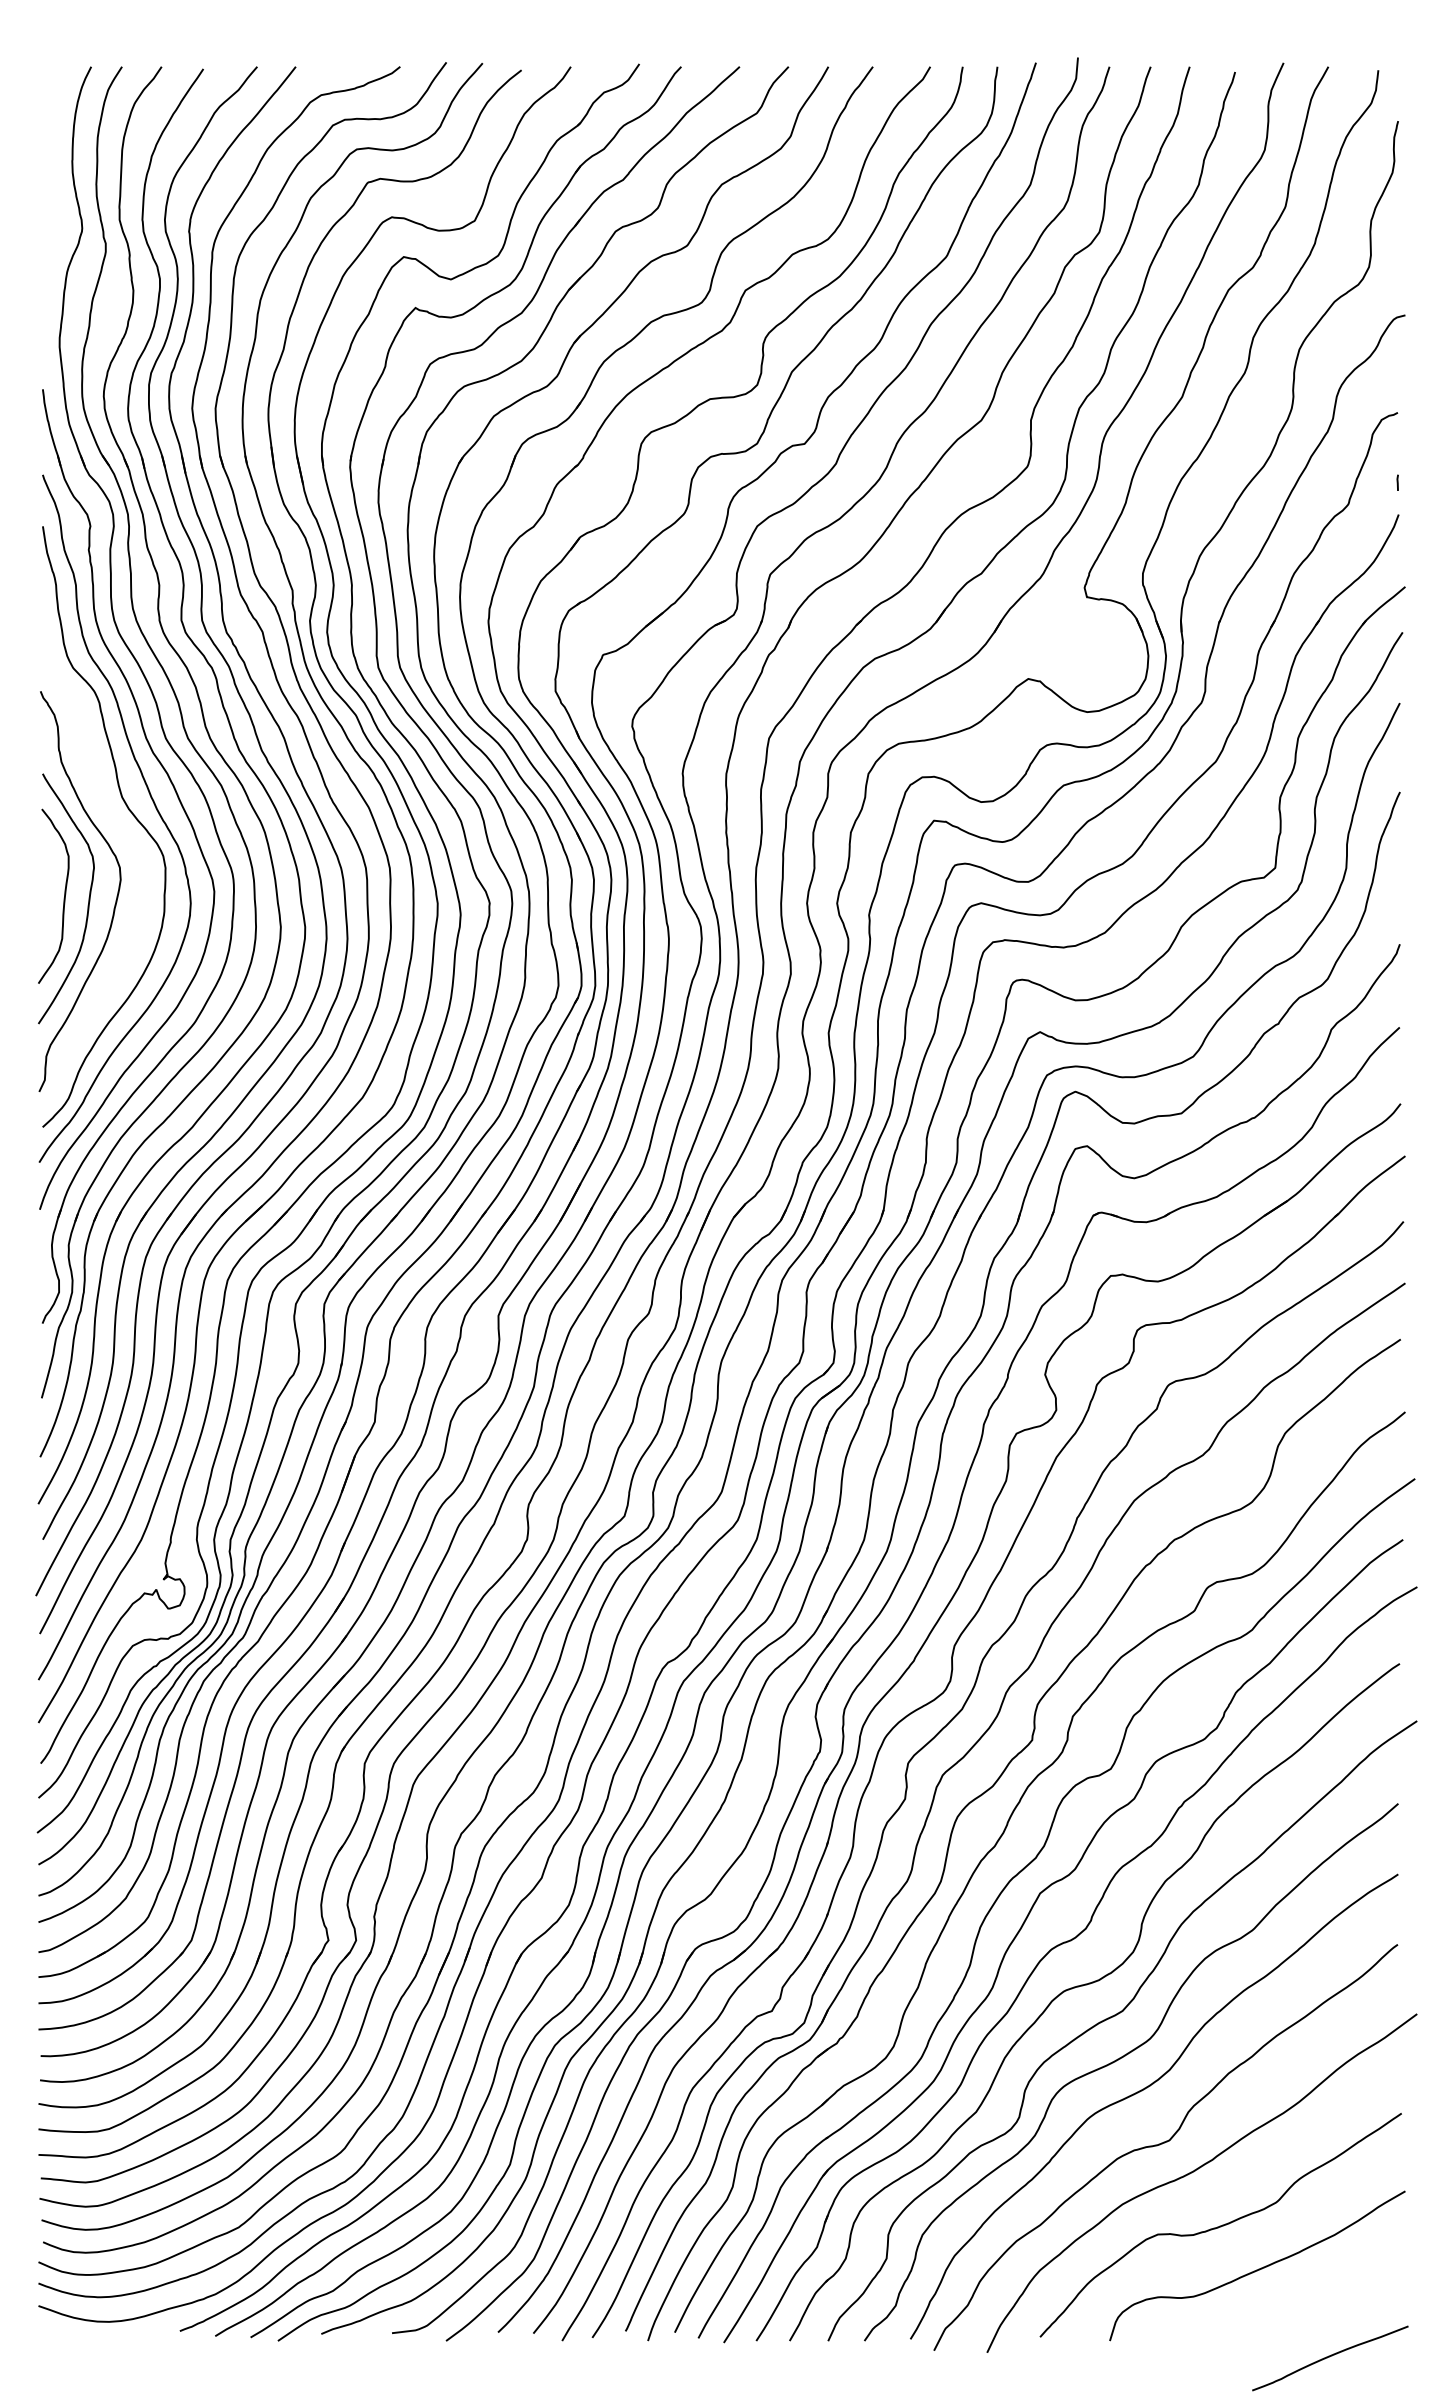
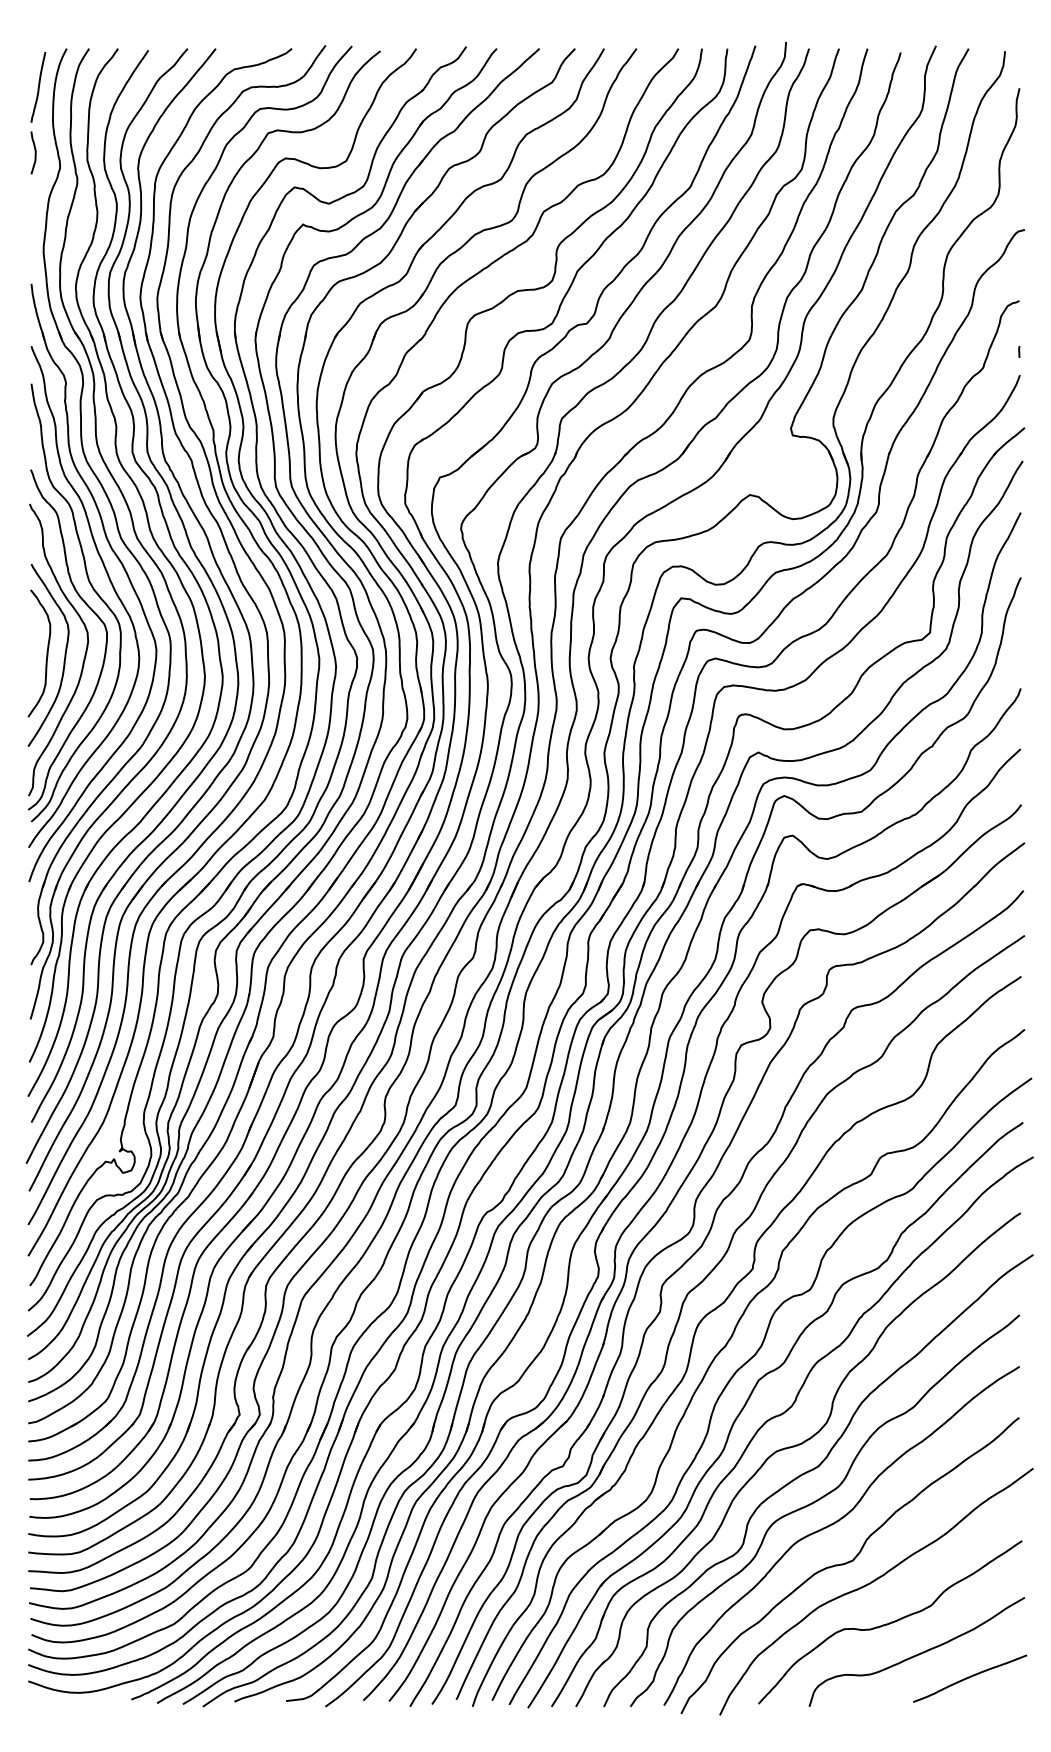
curve: (52, 119) -> (38, 87), added
curve: (47, 209) -> (34, 152), added
curve: (133, 846) -> (97, 617), added
curve: (1329, 2357) -> (969, 1678), moved

